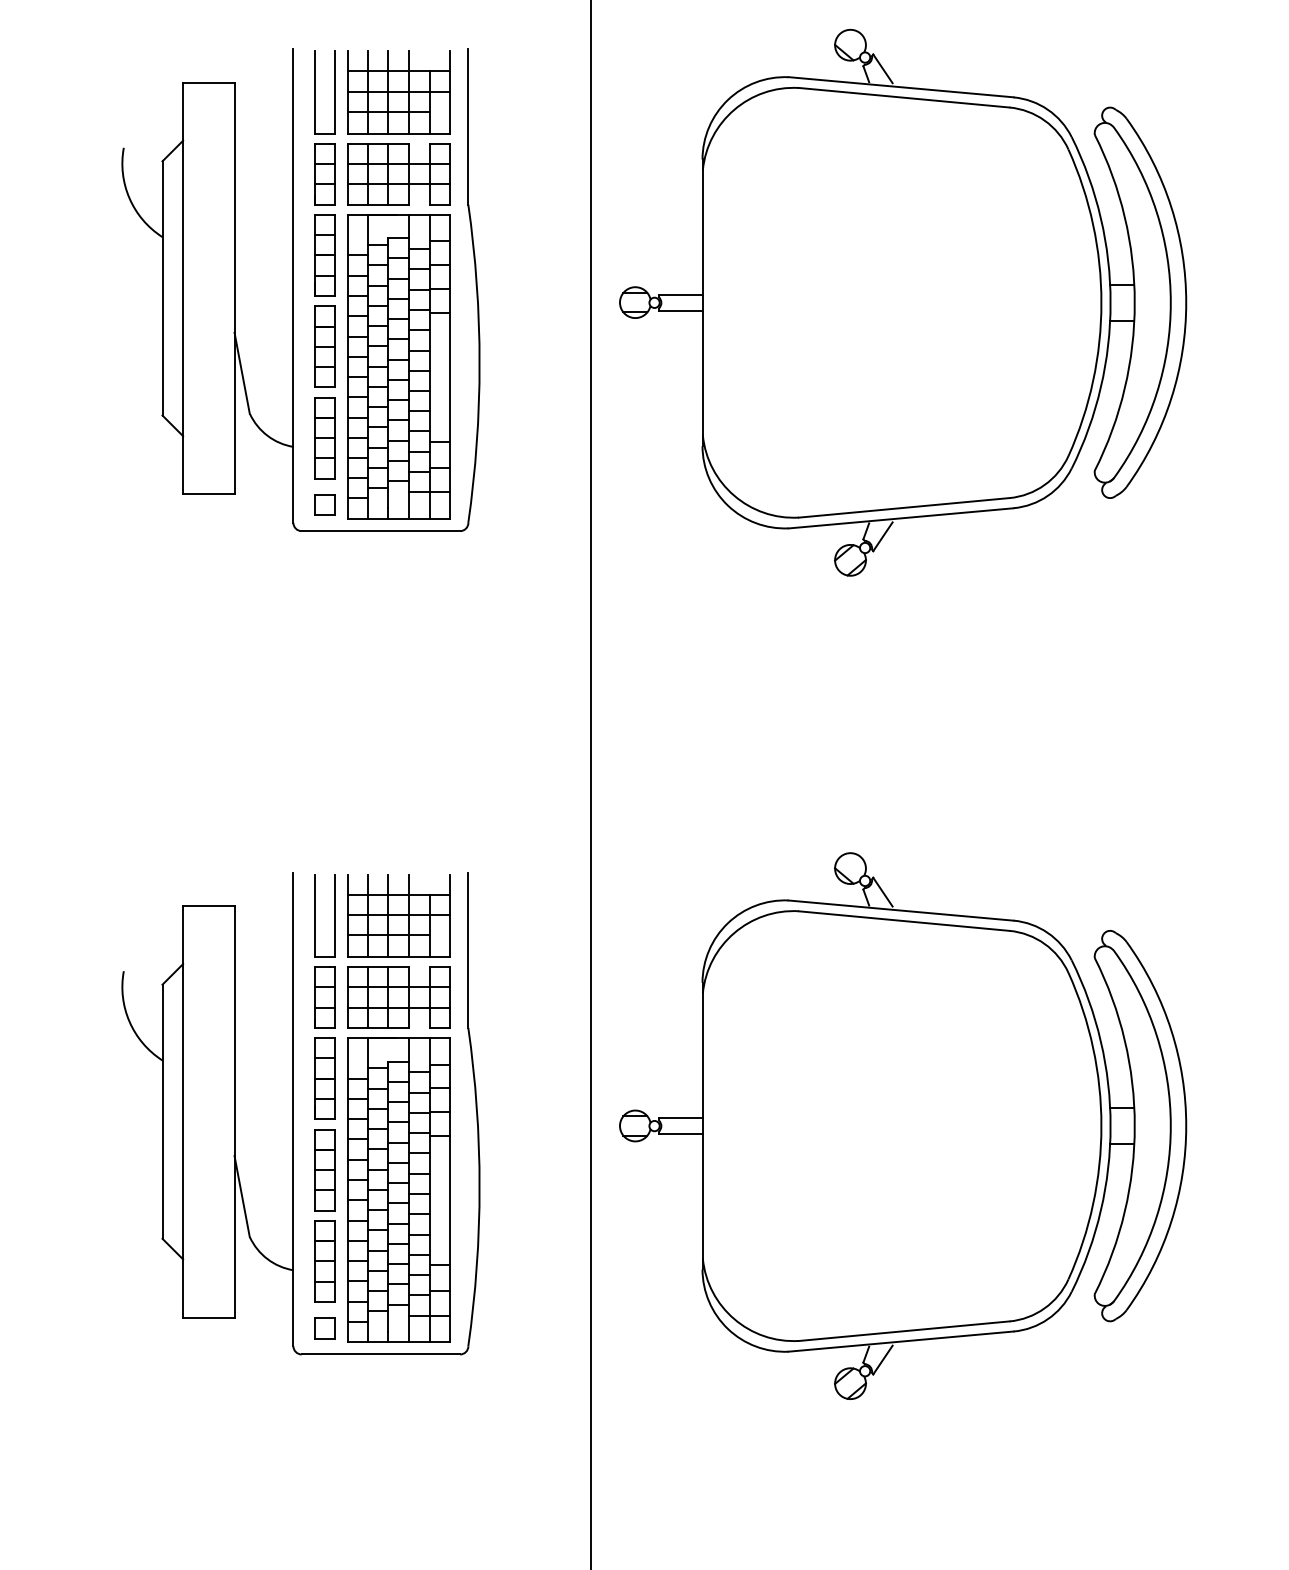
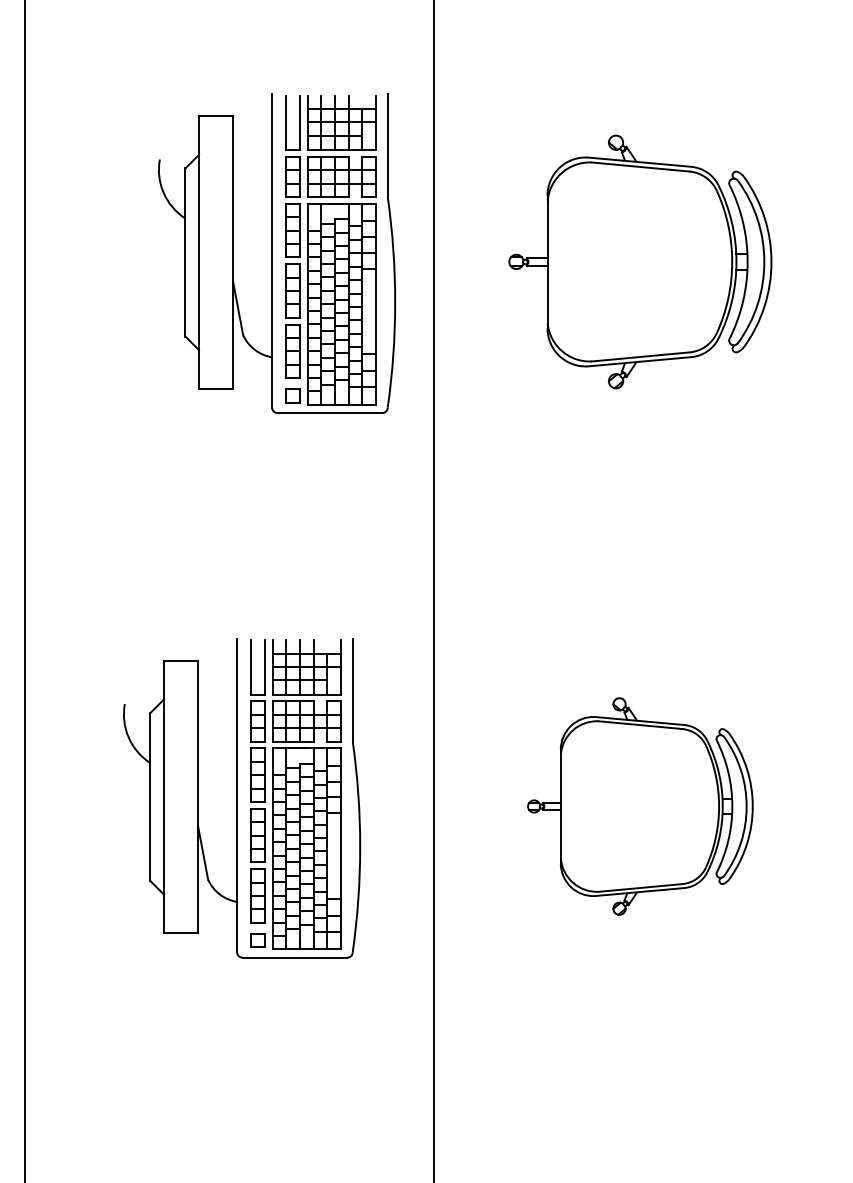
part: (300, 289) -> (276, 253), moved
part: (903, 302) -> (640, 261), size x0.7
part: (903, 1126) -> (640, 806), size x0.6

